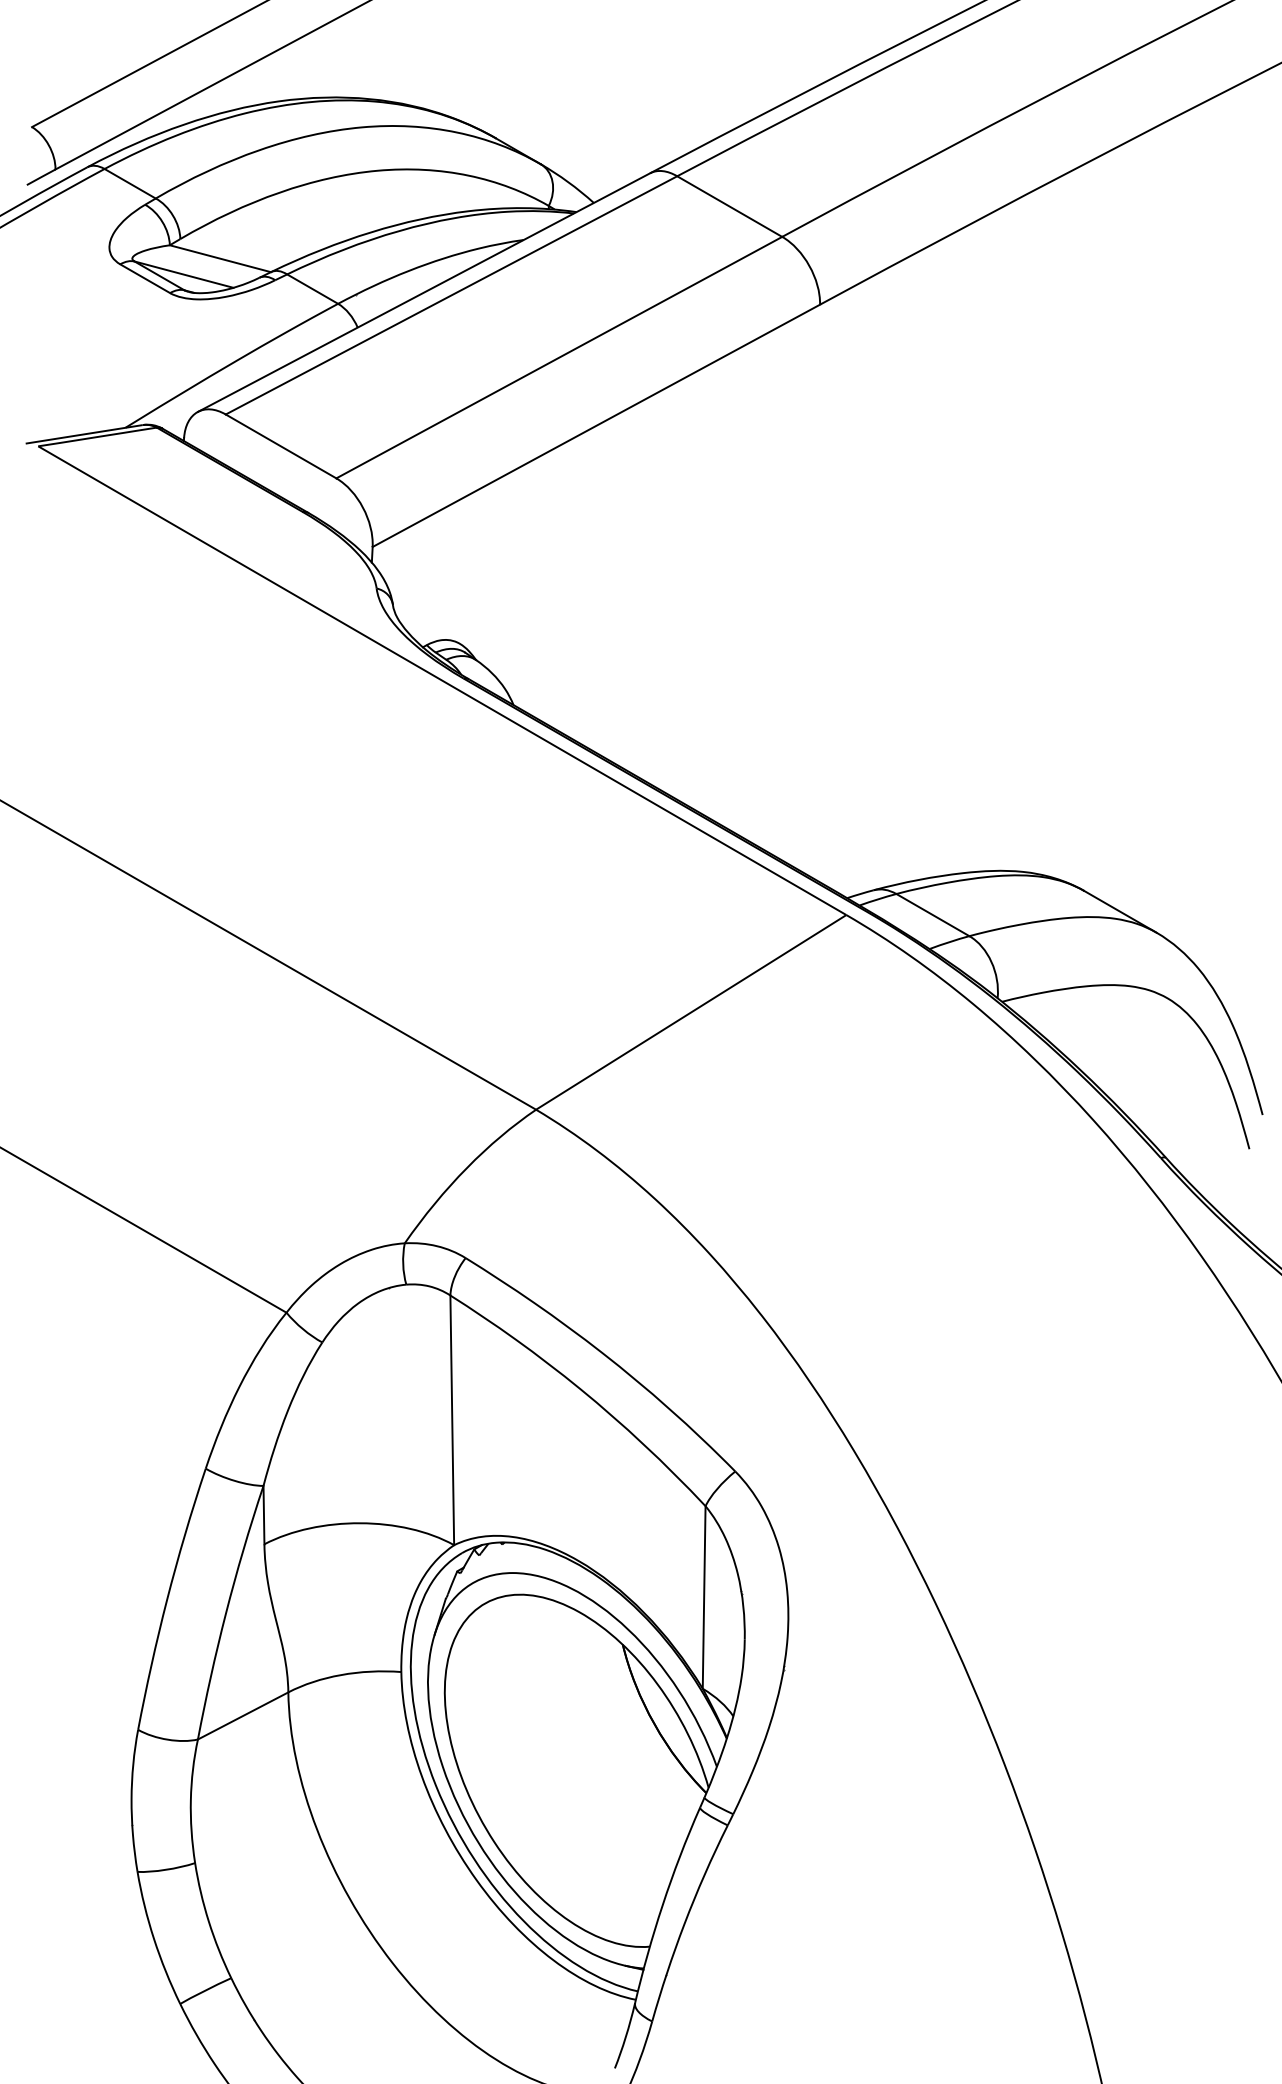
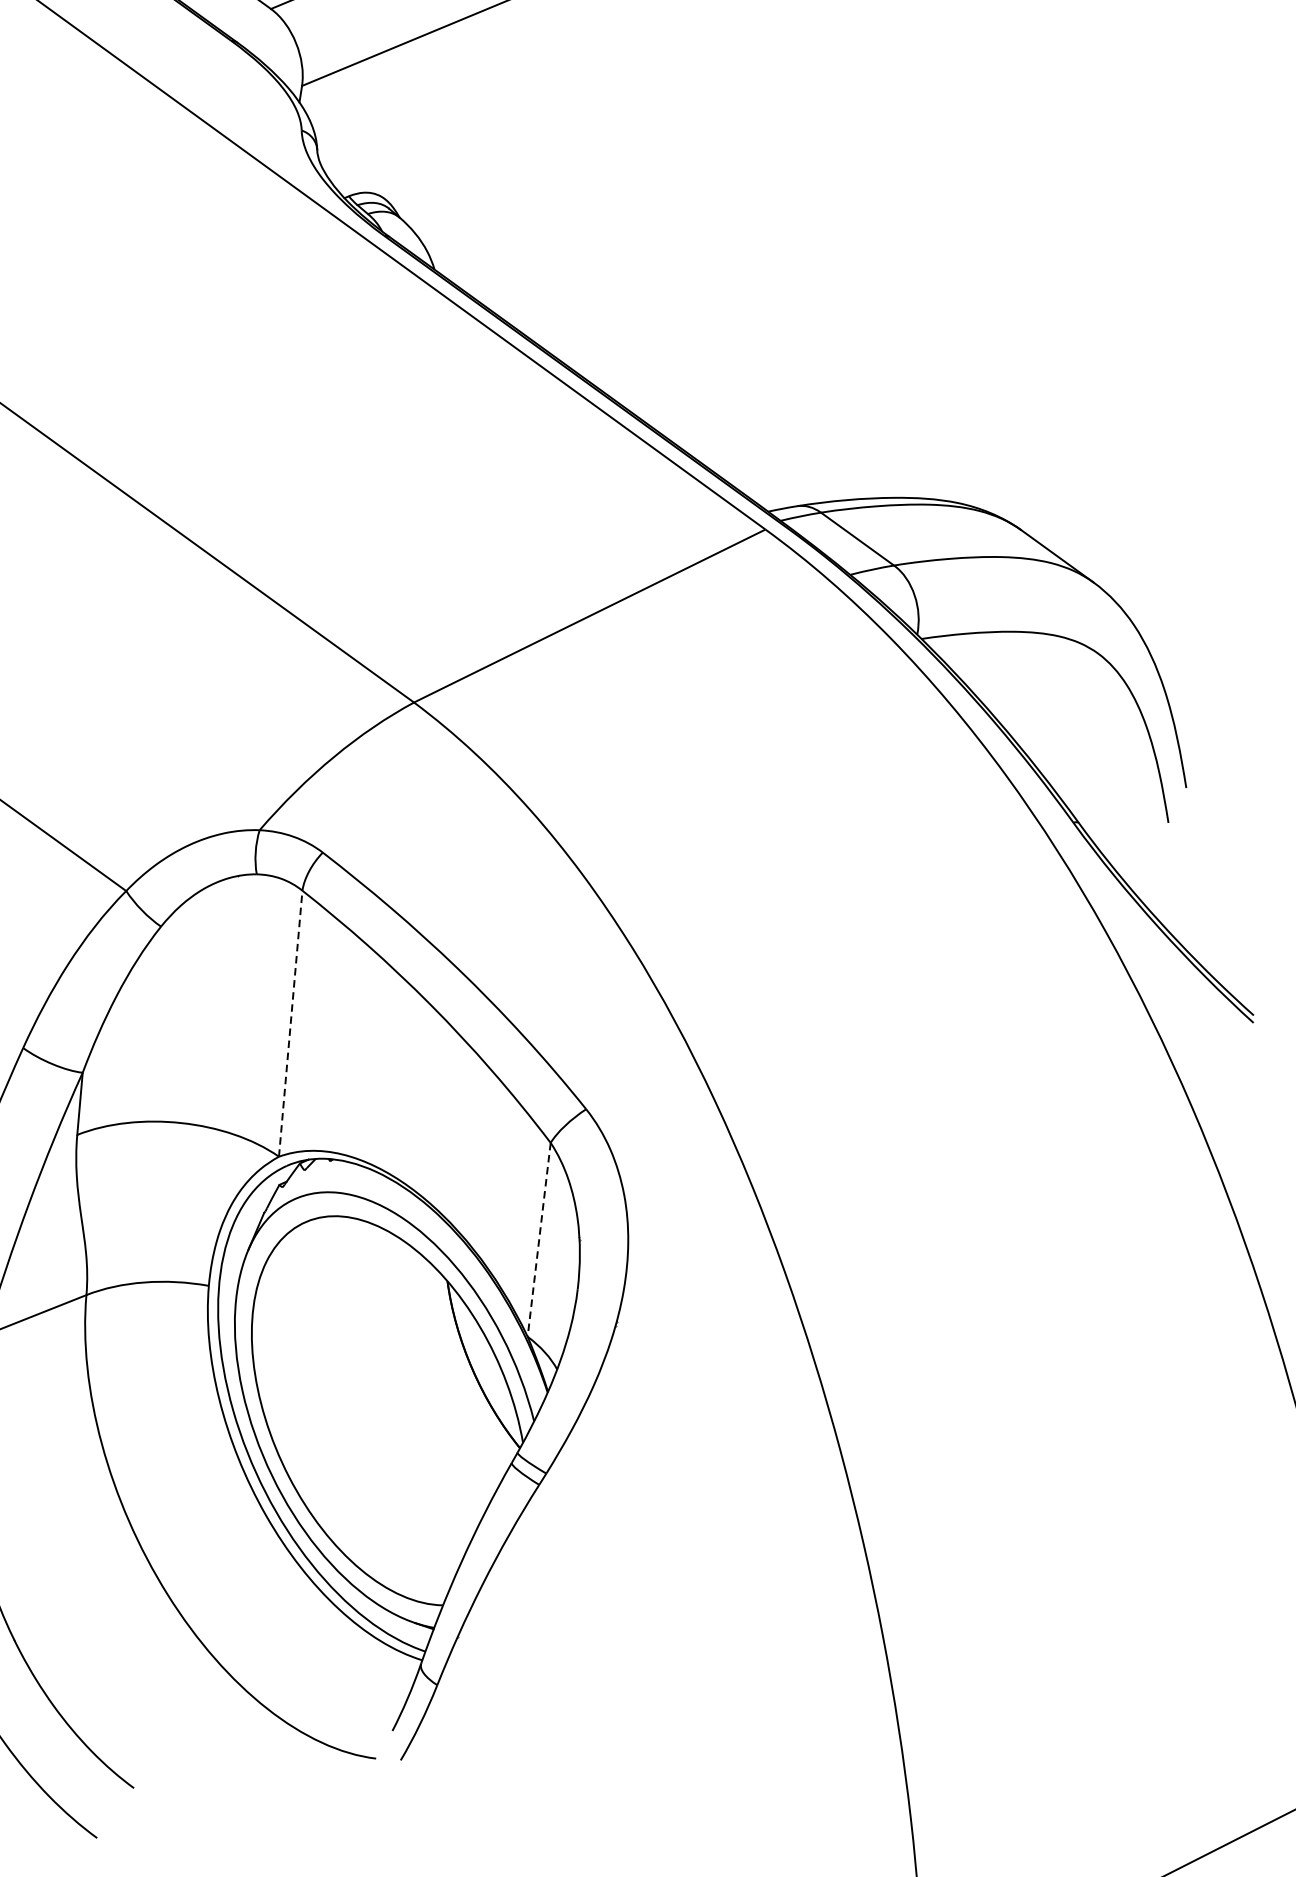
line: (452, 1420) -> (290, 1023), solid -> dashed
line: (704, 1597) -> (539, 1239), solid -> dashed

